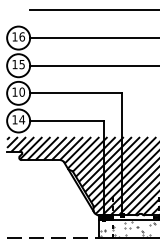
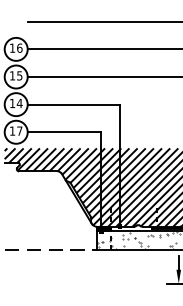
text: (21, 92) -> (19, 103), 10 -> 14
text: (21, 119) -> (19, 130), 14 -> 17

